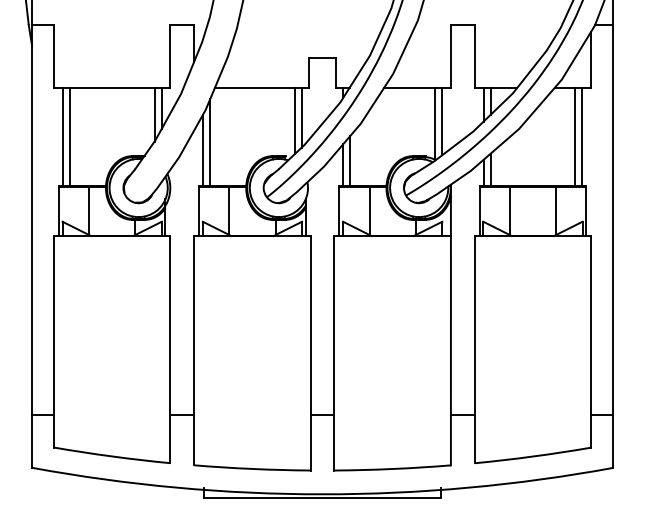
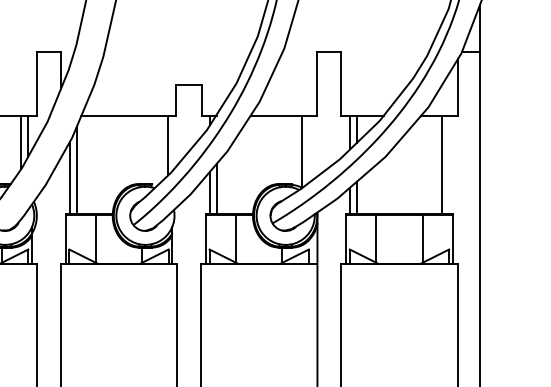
line: (294, 121) -> (161, 149), removed
line: (442, 121) -> (309, 149), removed
line: (582, 137) -> (449, 165), removed

